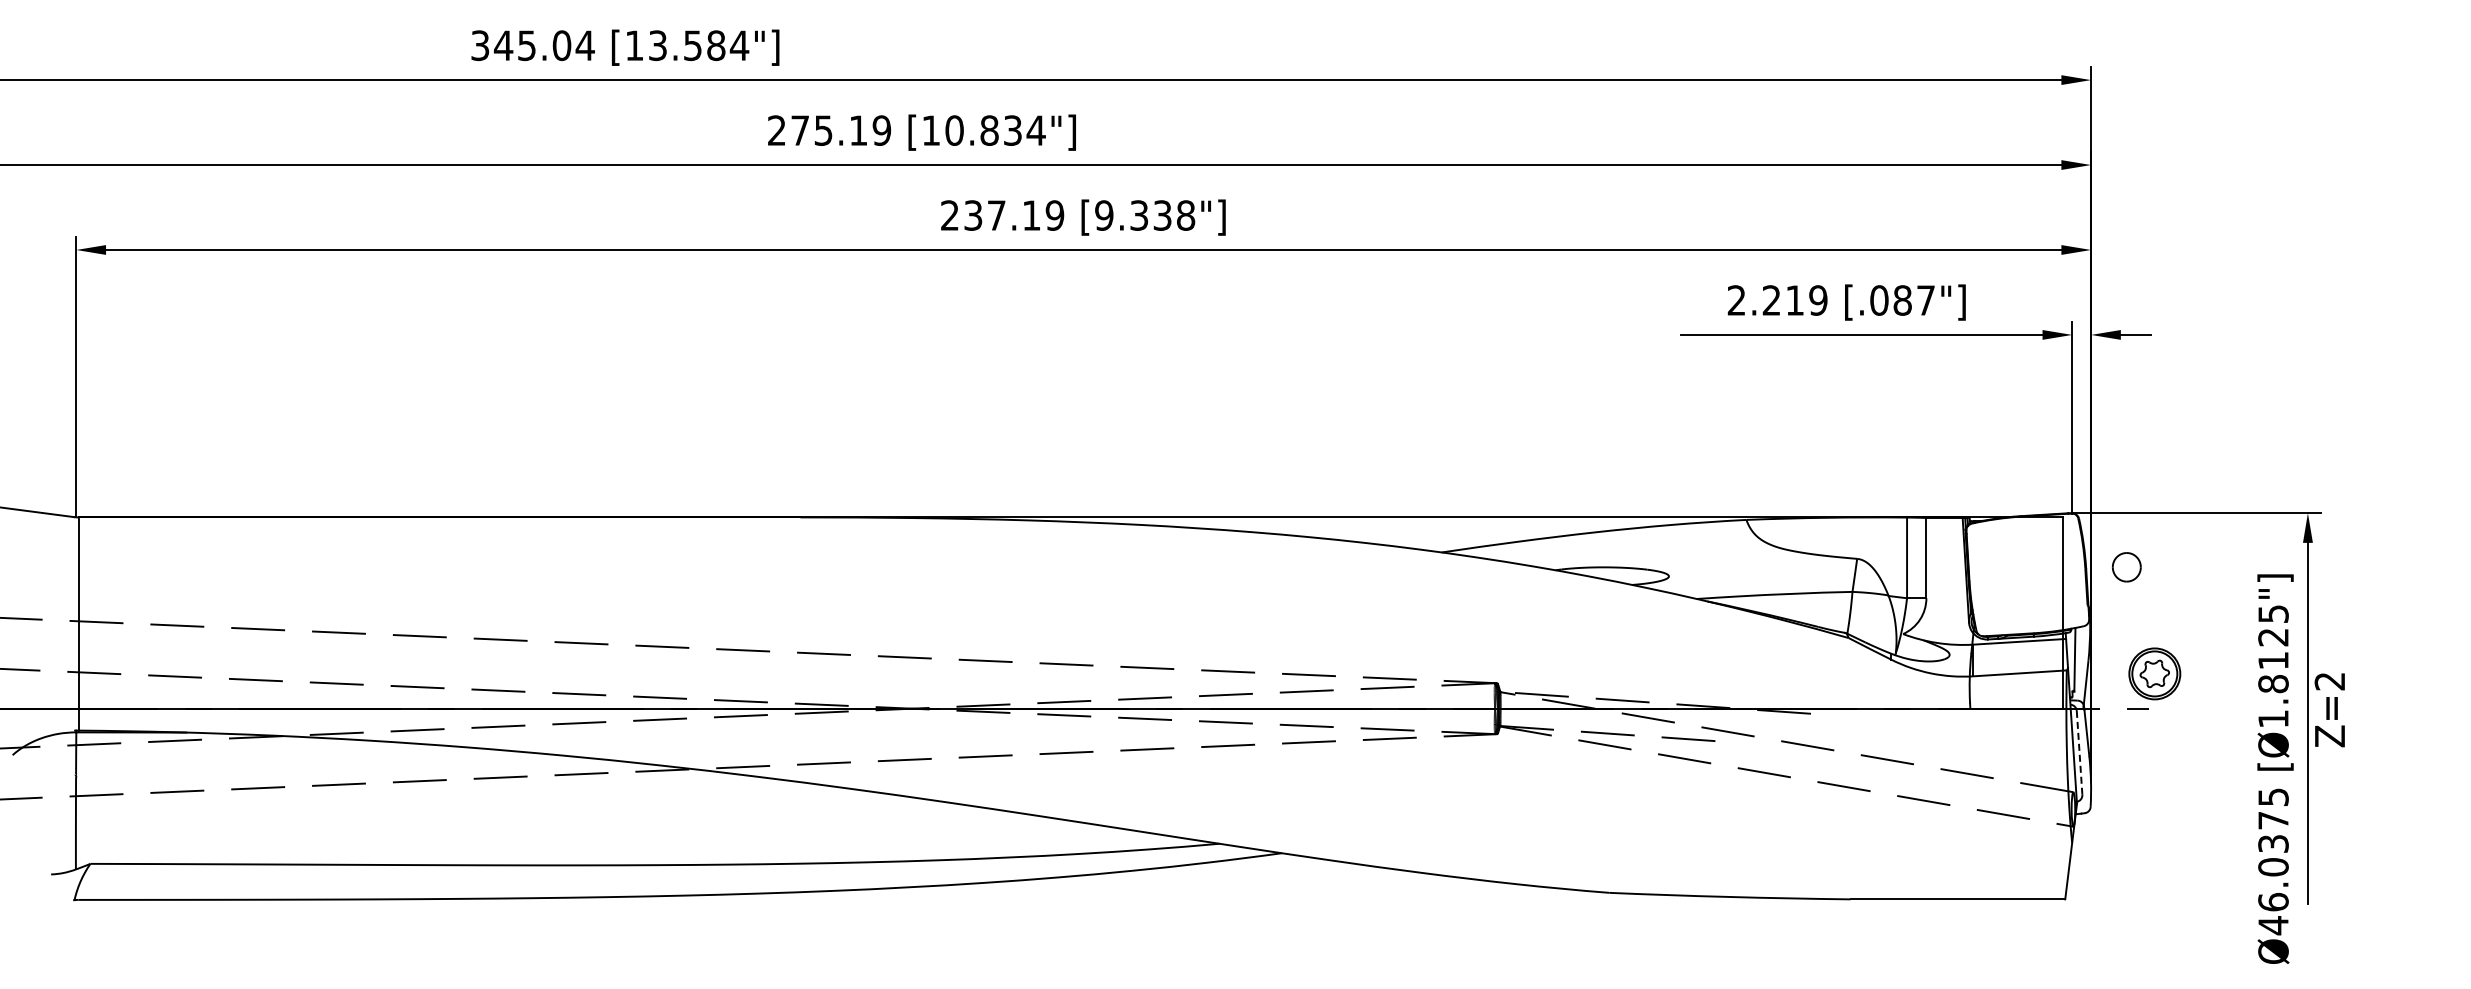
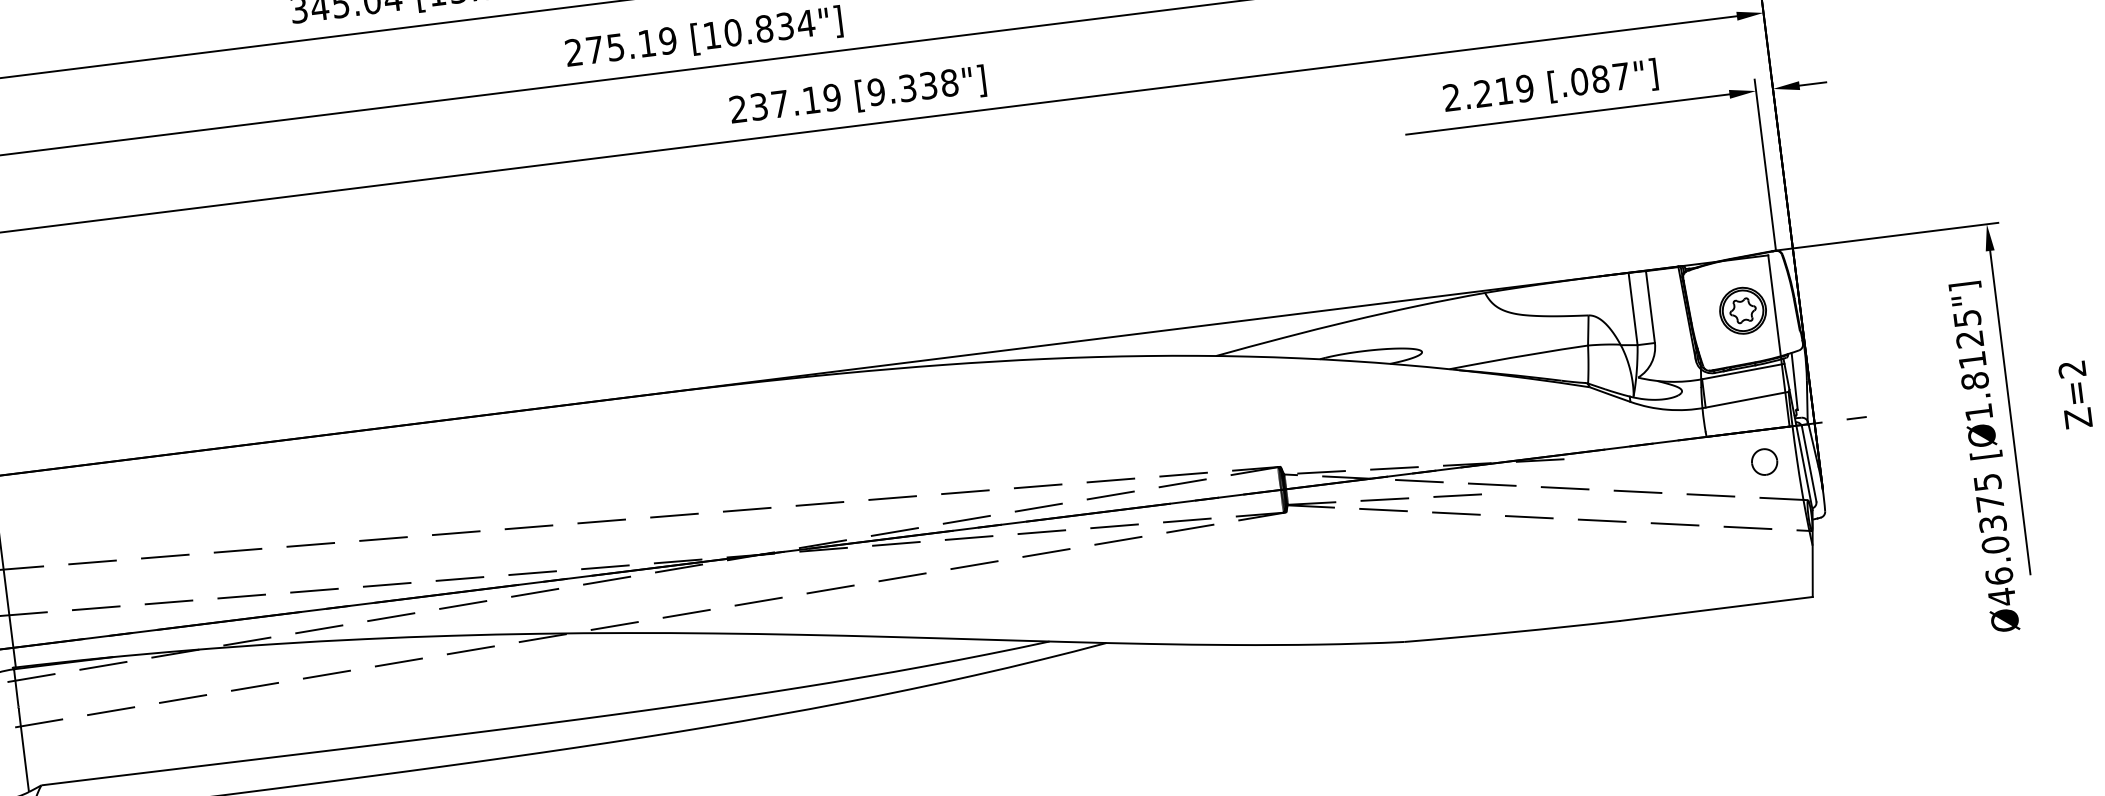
part: (2126, 567) -> (1764, 462), moved
part: (2154, 673) -> (1742, 310), moved
text: (2329, 710) -> (2075, 395), moved
line: (2079, 753) -> (1809, 464), dashed -> solid

